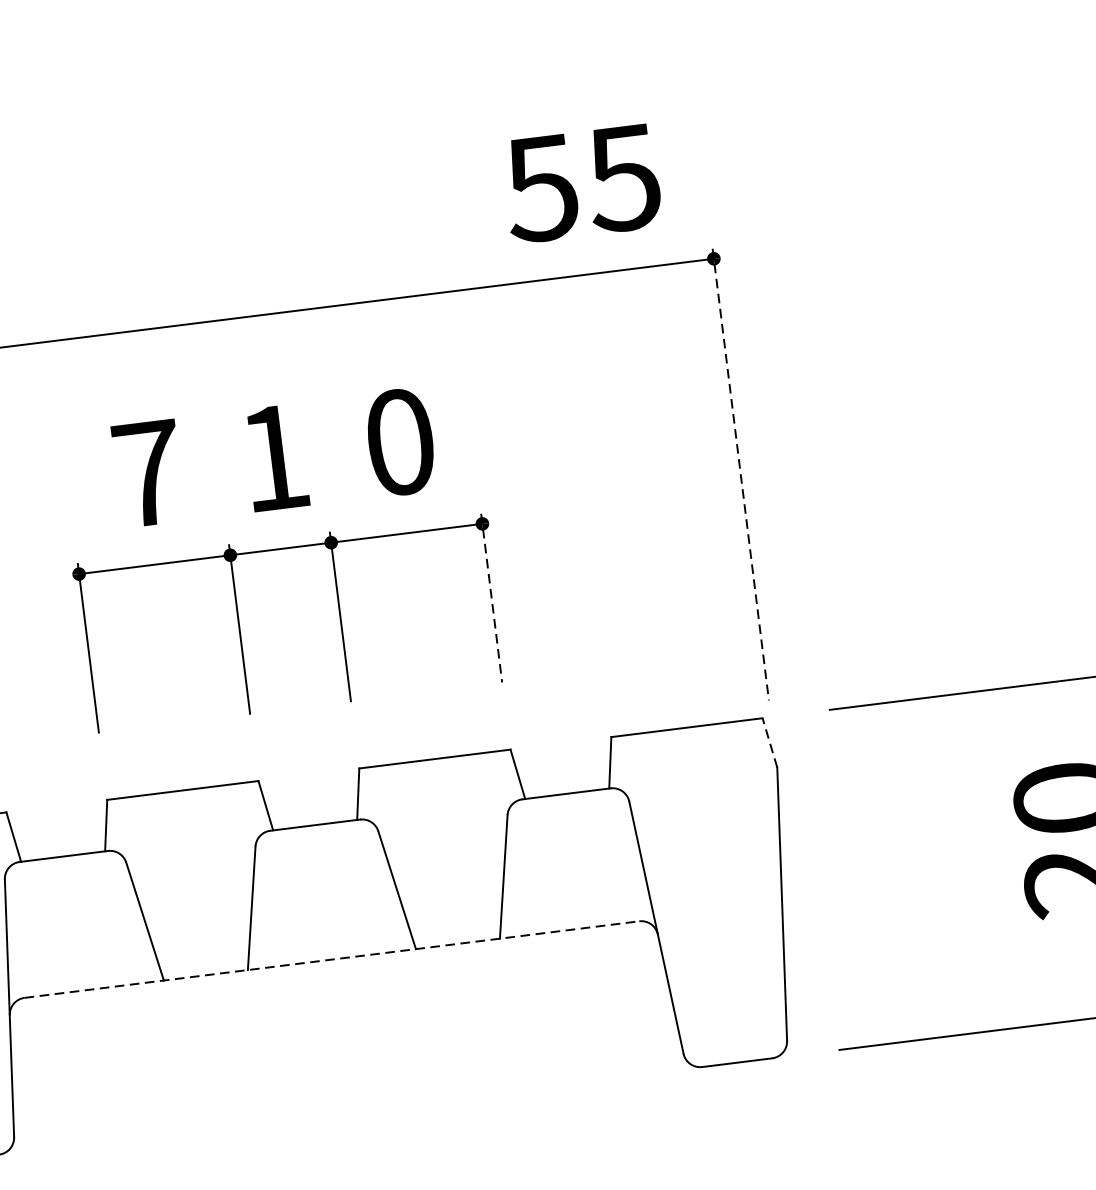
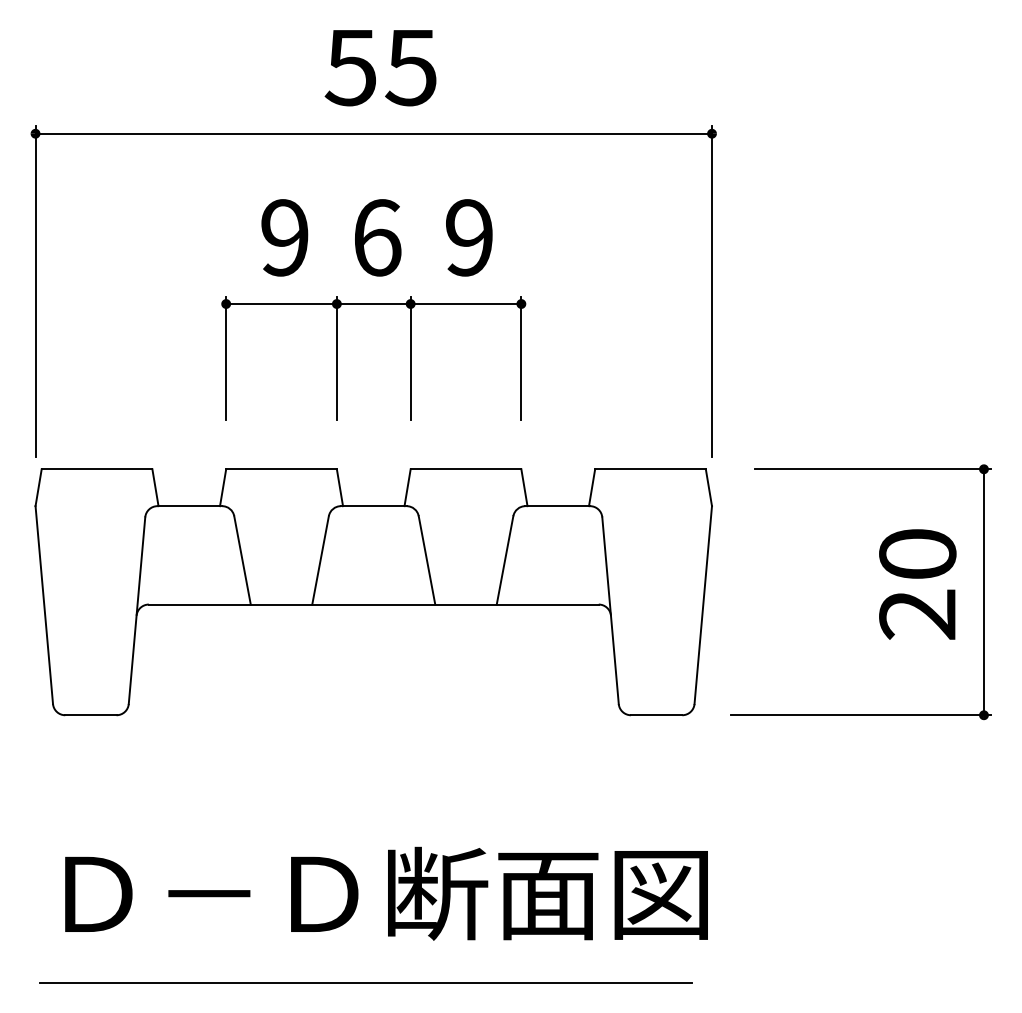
text: (581, 184) -> (380, 68), moved
text: (400, 441) -> (469, 237), 0 -> 9
text: (275, 457) -> (378, 237), 1 -> 6
text: (147, 473) -> (284, 237), 7 -> 9
line: (741, 475) -> (712, 292), dashed -> solid
line: (491, 598) -> (521, 358), dashed -> solid
line: (769, 742) -> (708, 487), dashed -> solid
line: (331, 959) -> (373, 604), dashed -> solid

